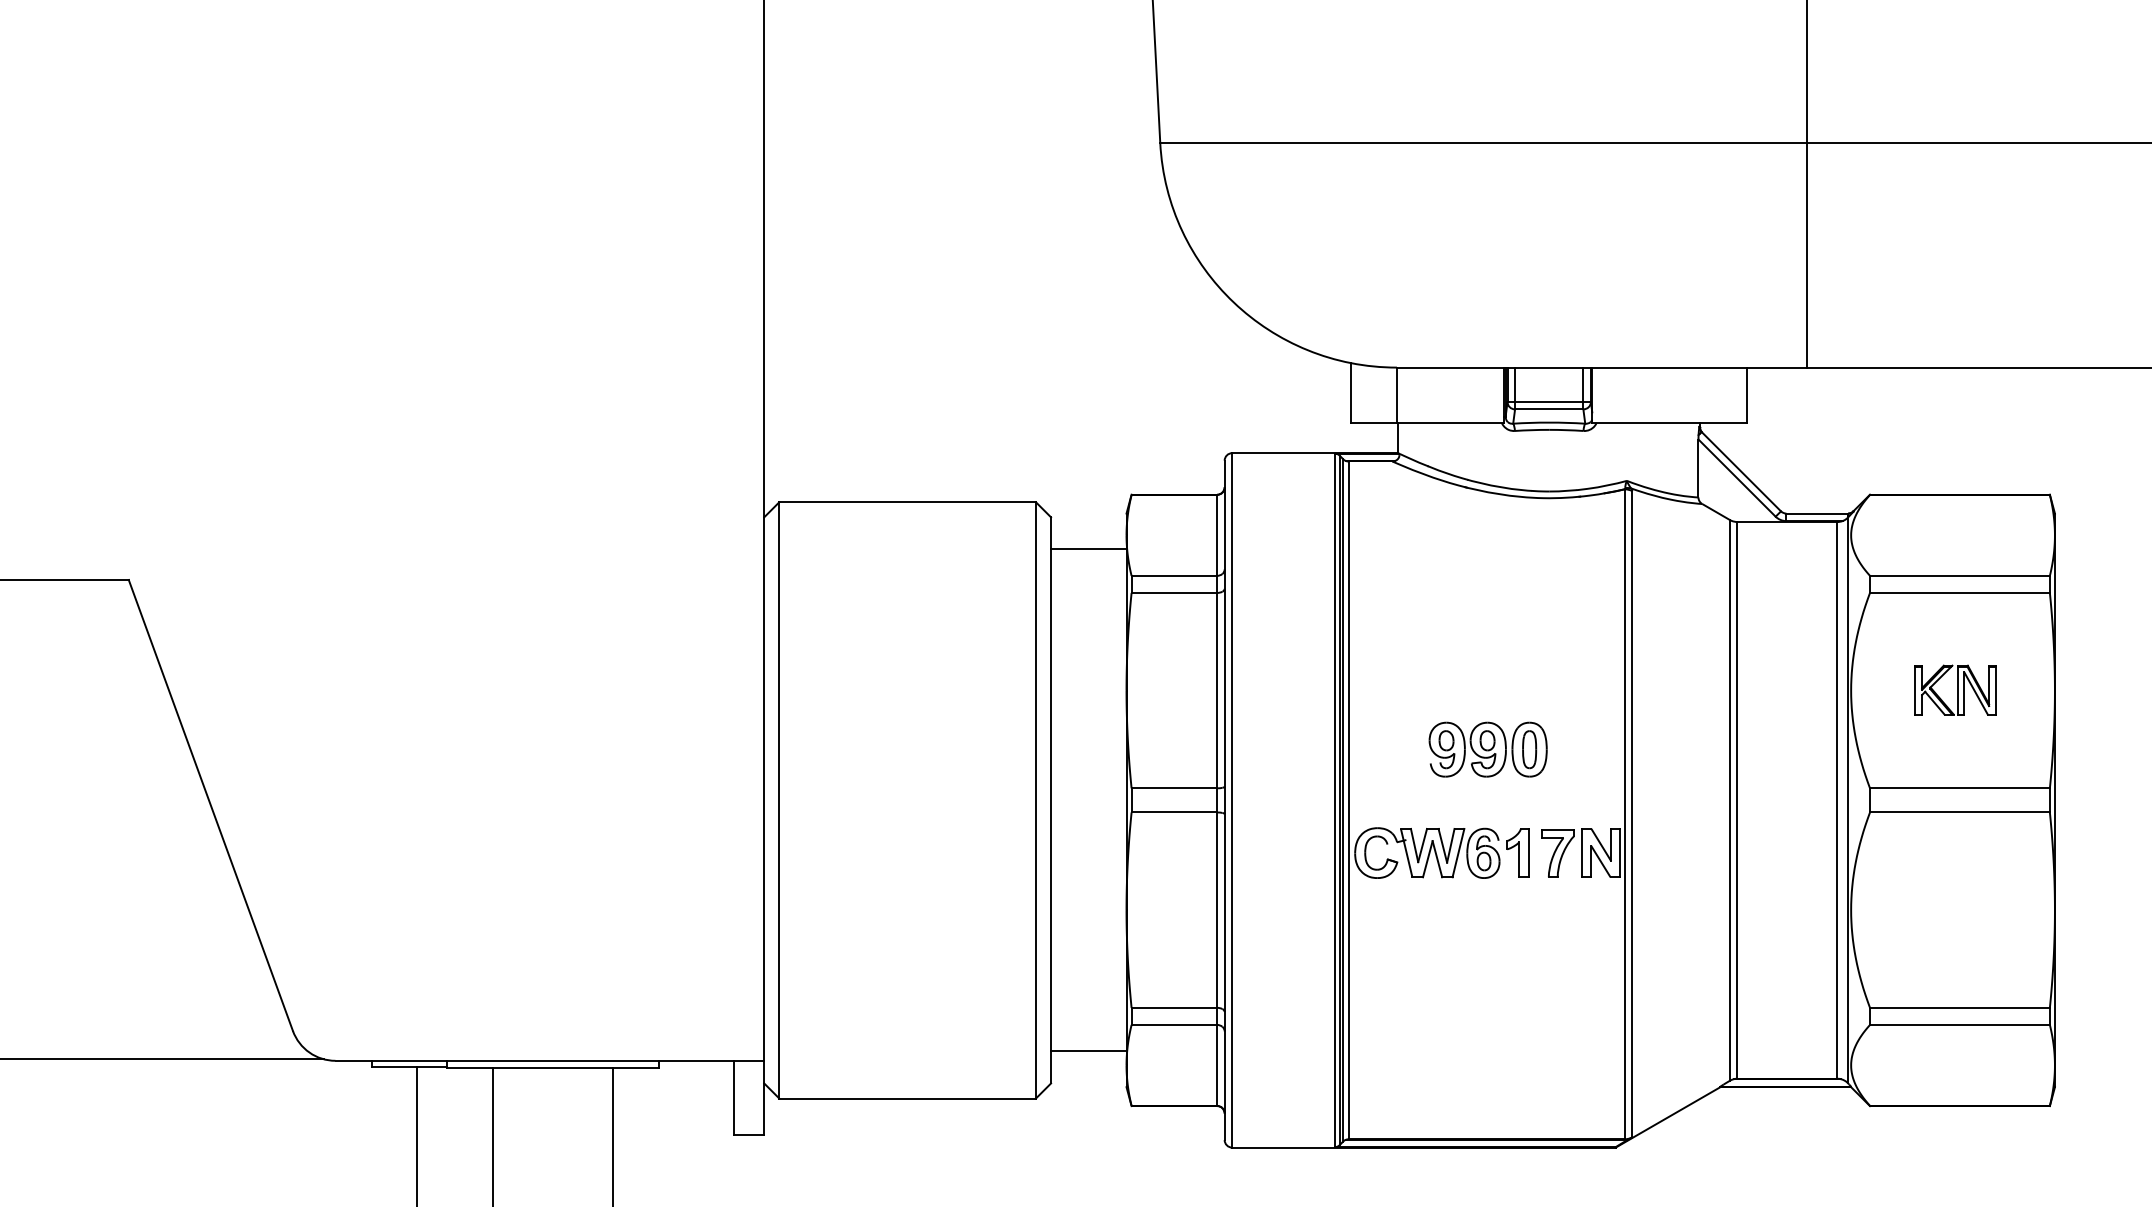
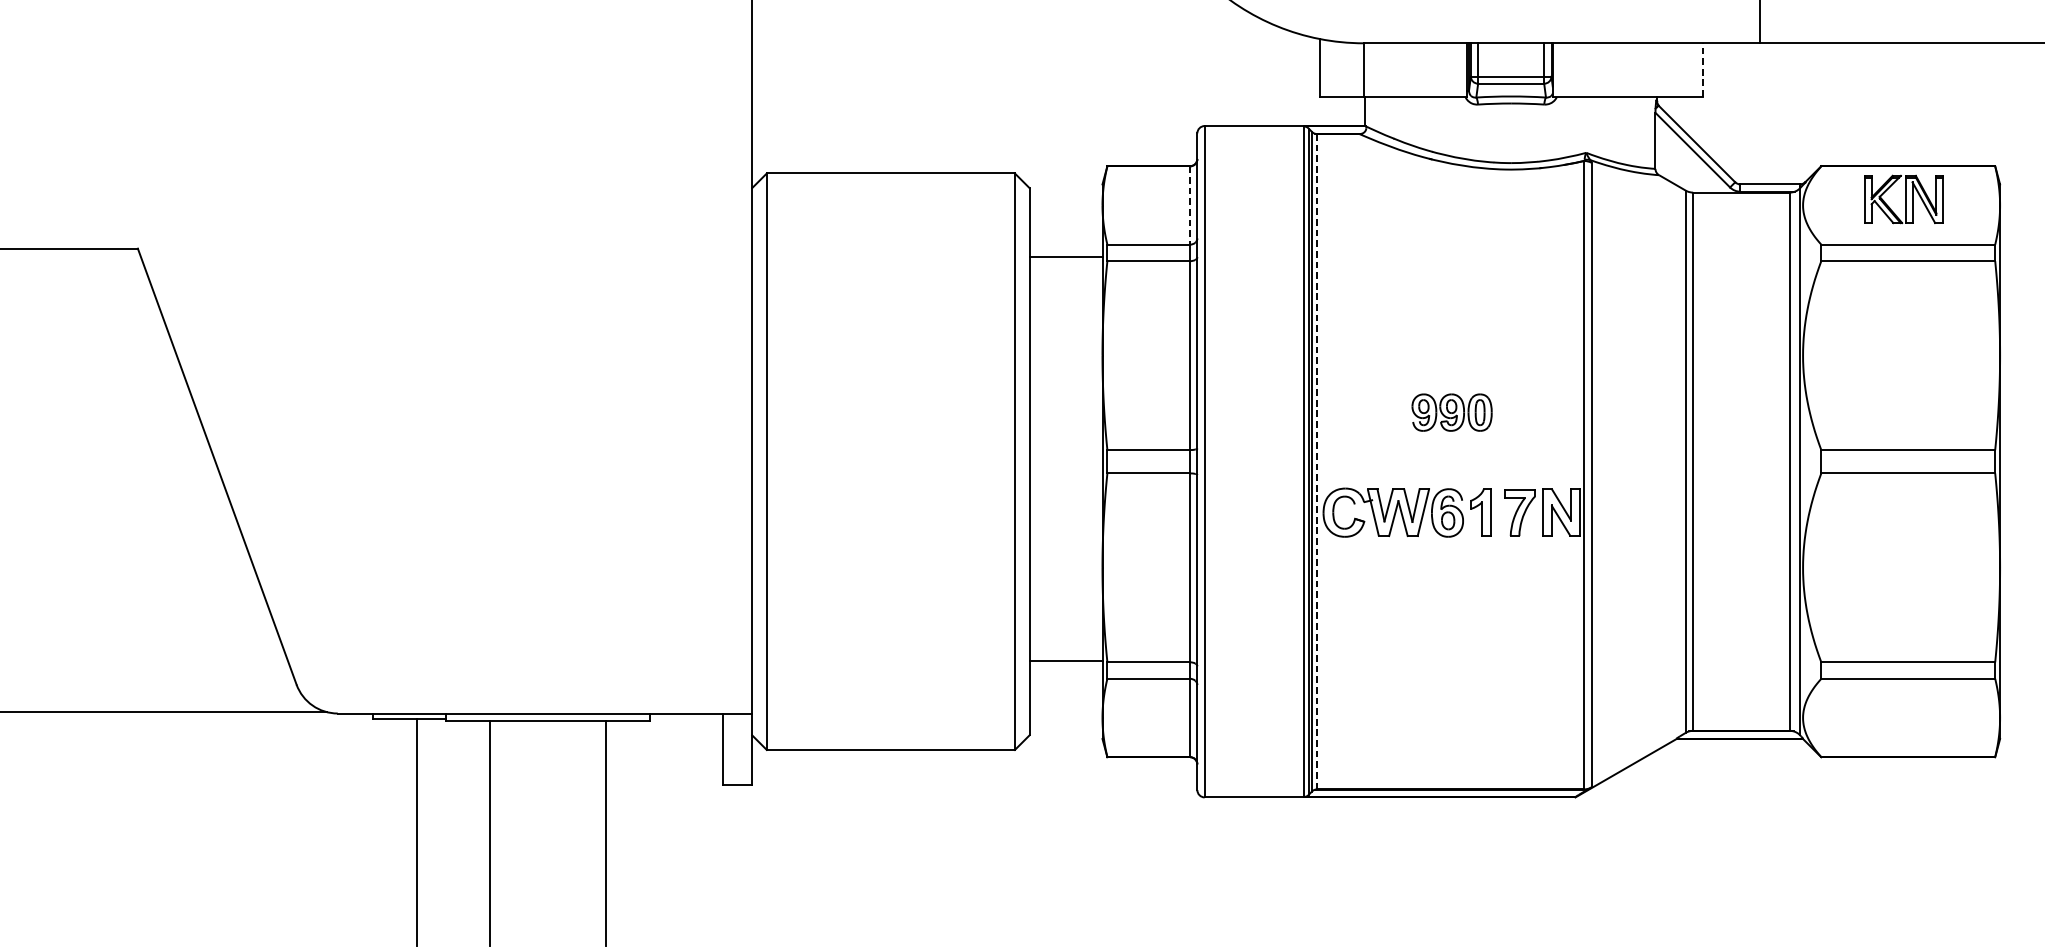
line: (1747, 395) -> (1702, 70), solid -> dashed
line: (1217, 535) -> (1190, 205), solid -> dashed
line: (1088, 549) -> (1065, 256), moved
part: (1955, 689) -> (1903, 198), moved
part: (1487, 749) -> (1451, 412), size x0.7
line: (1348, 800) -> (1317, 461), solid -> dashed
line: (1088, 1051) -> (1065, 660), moved

